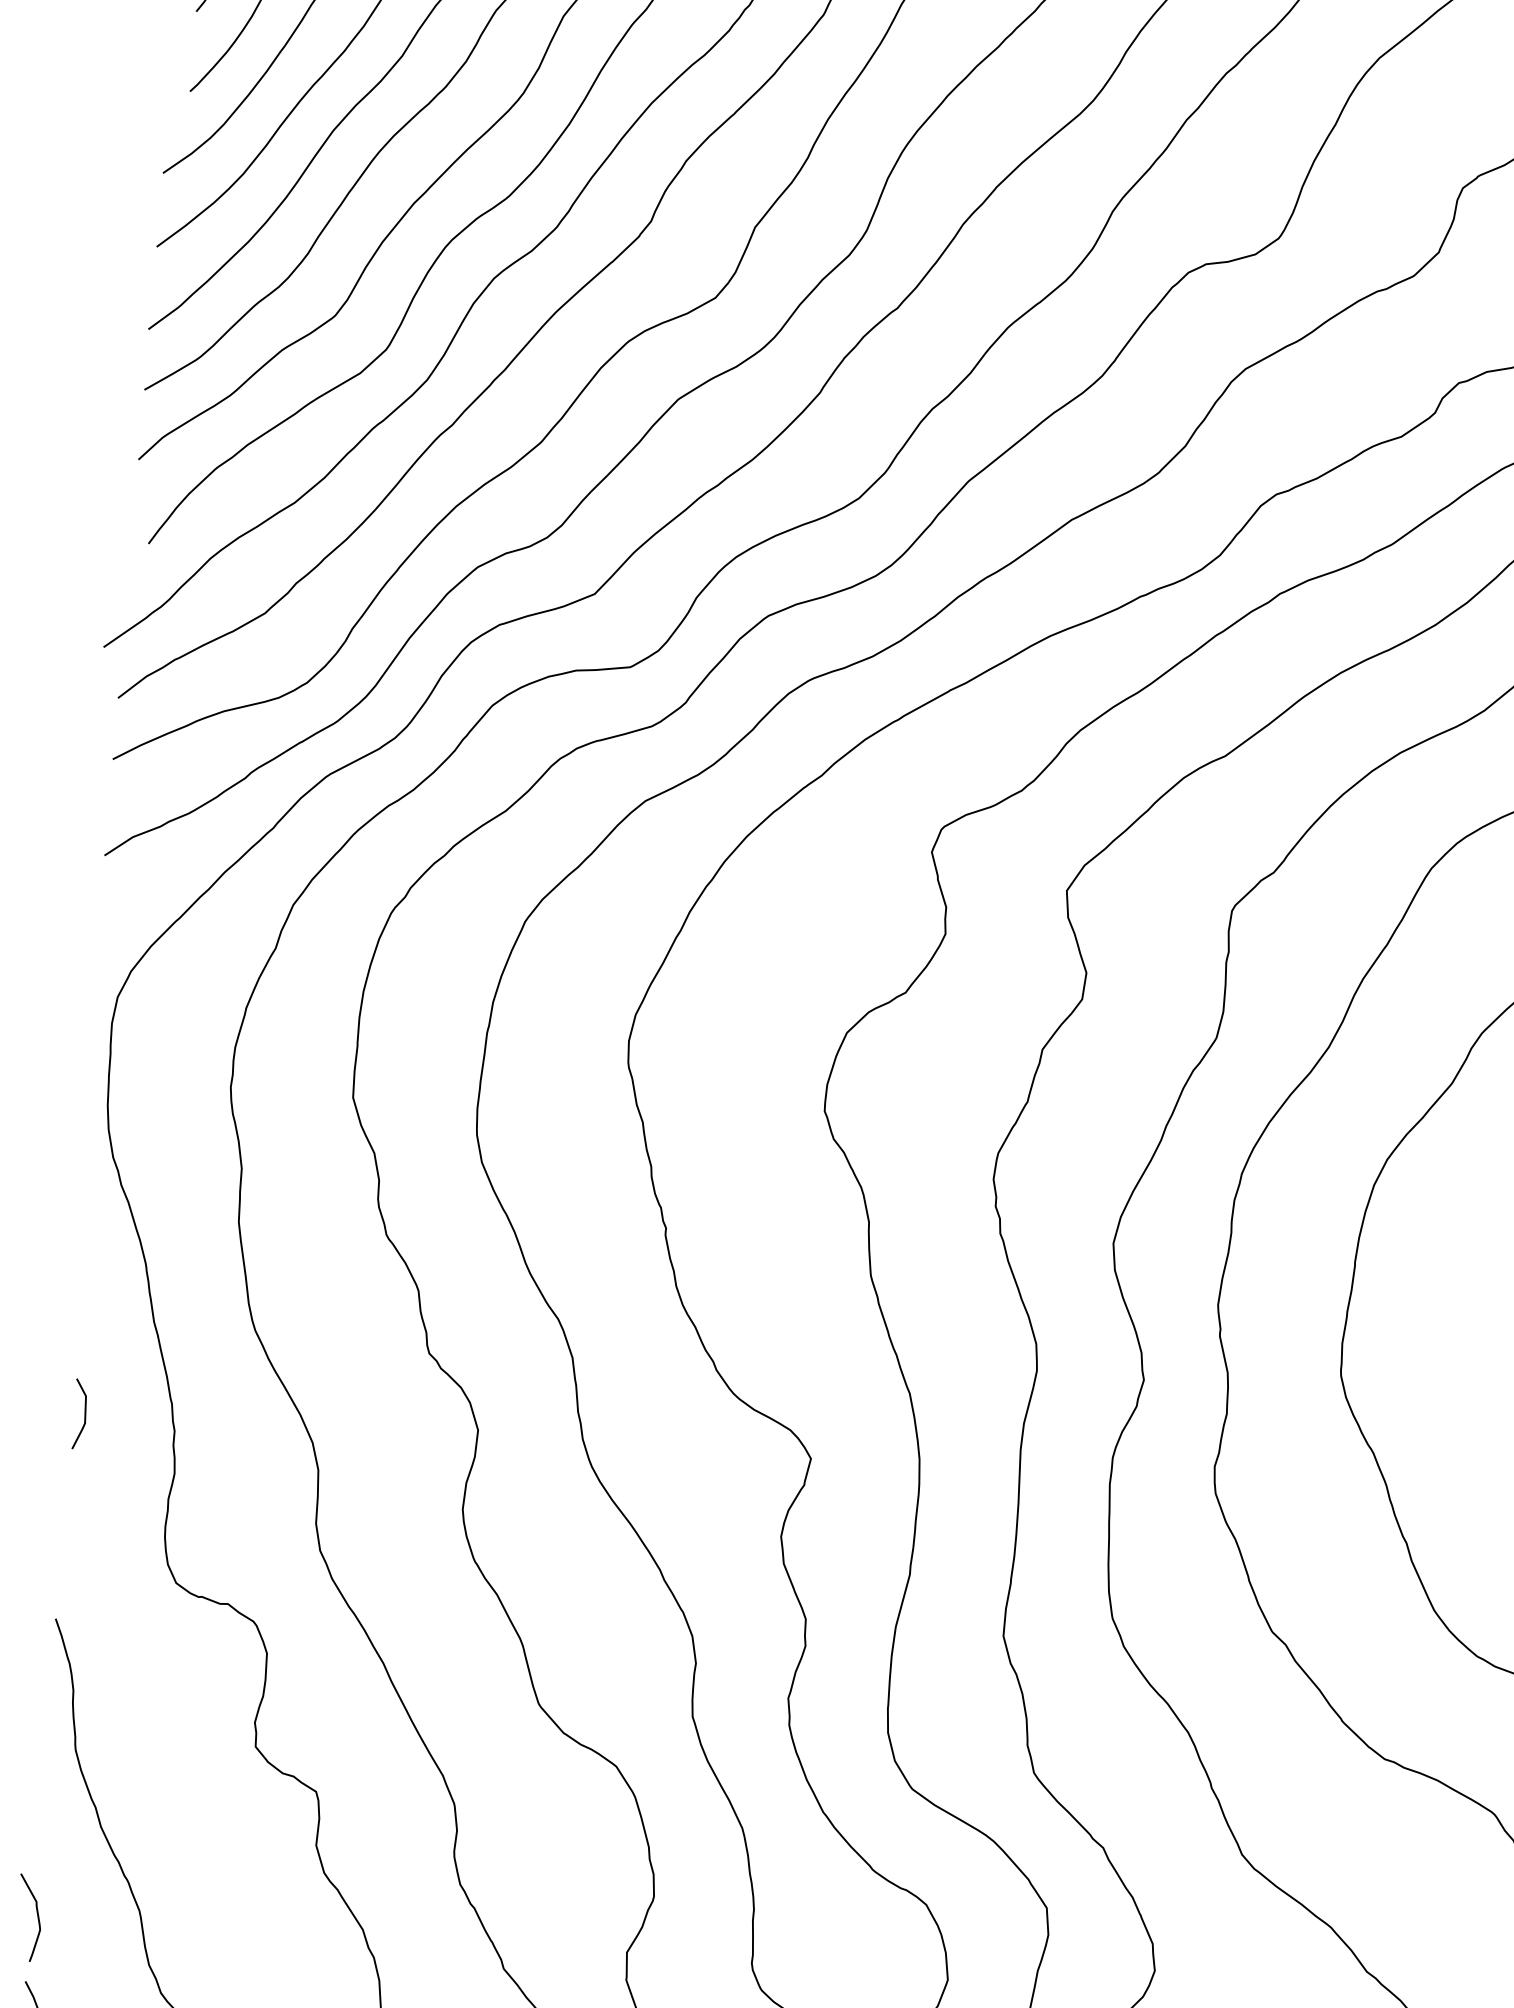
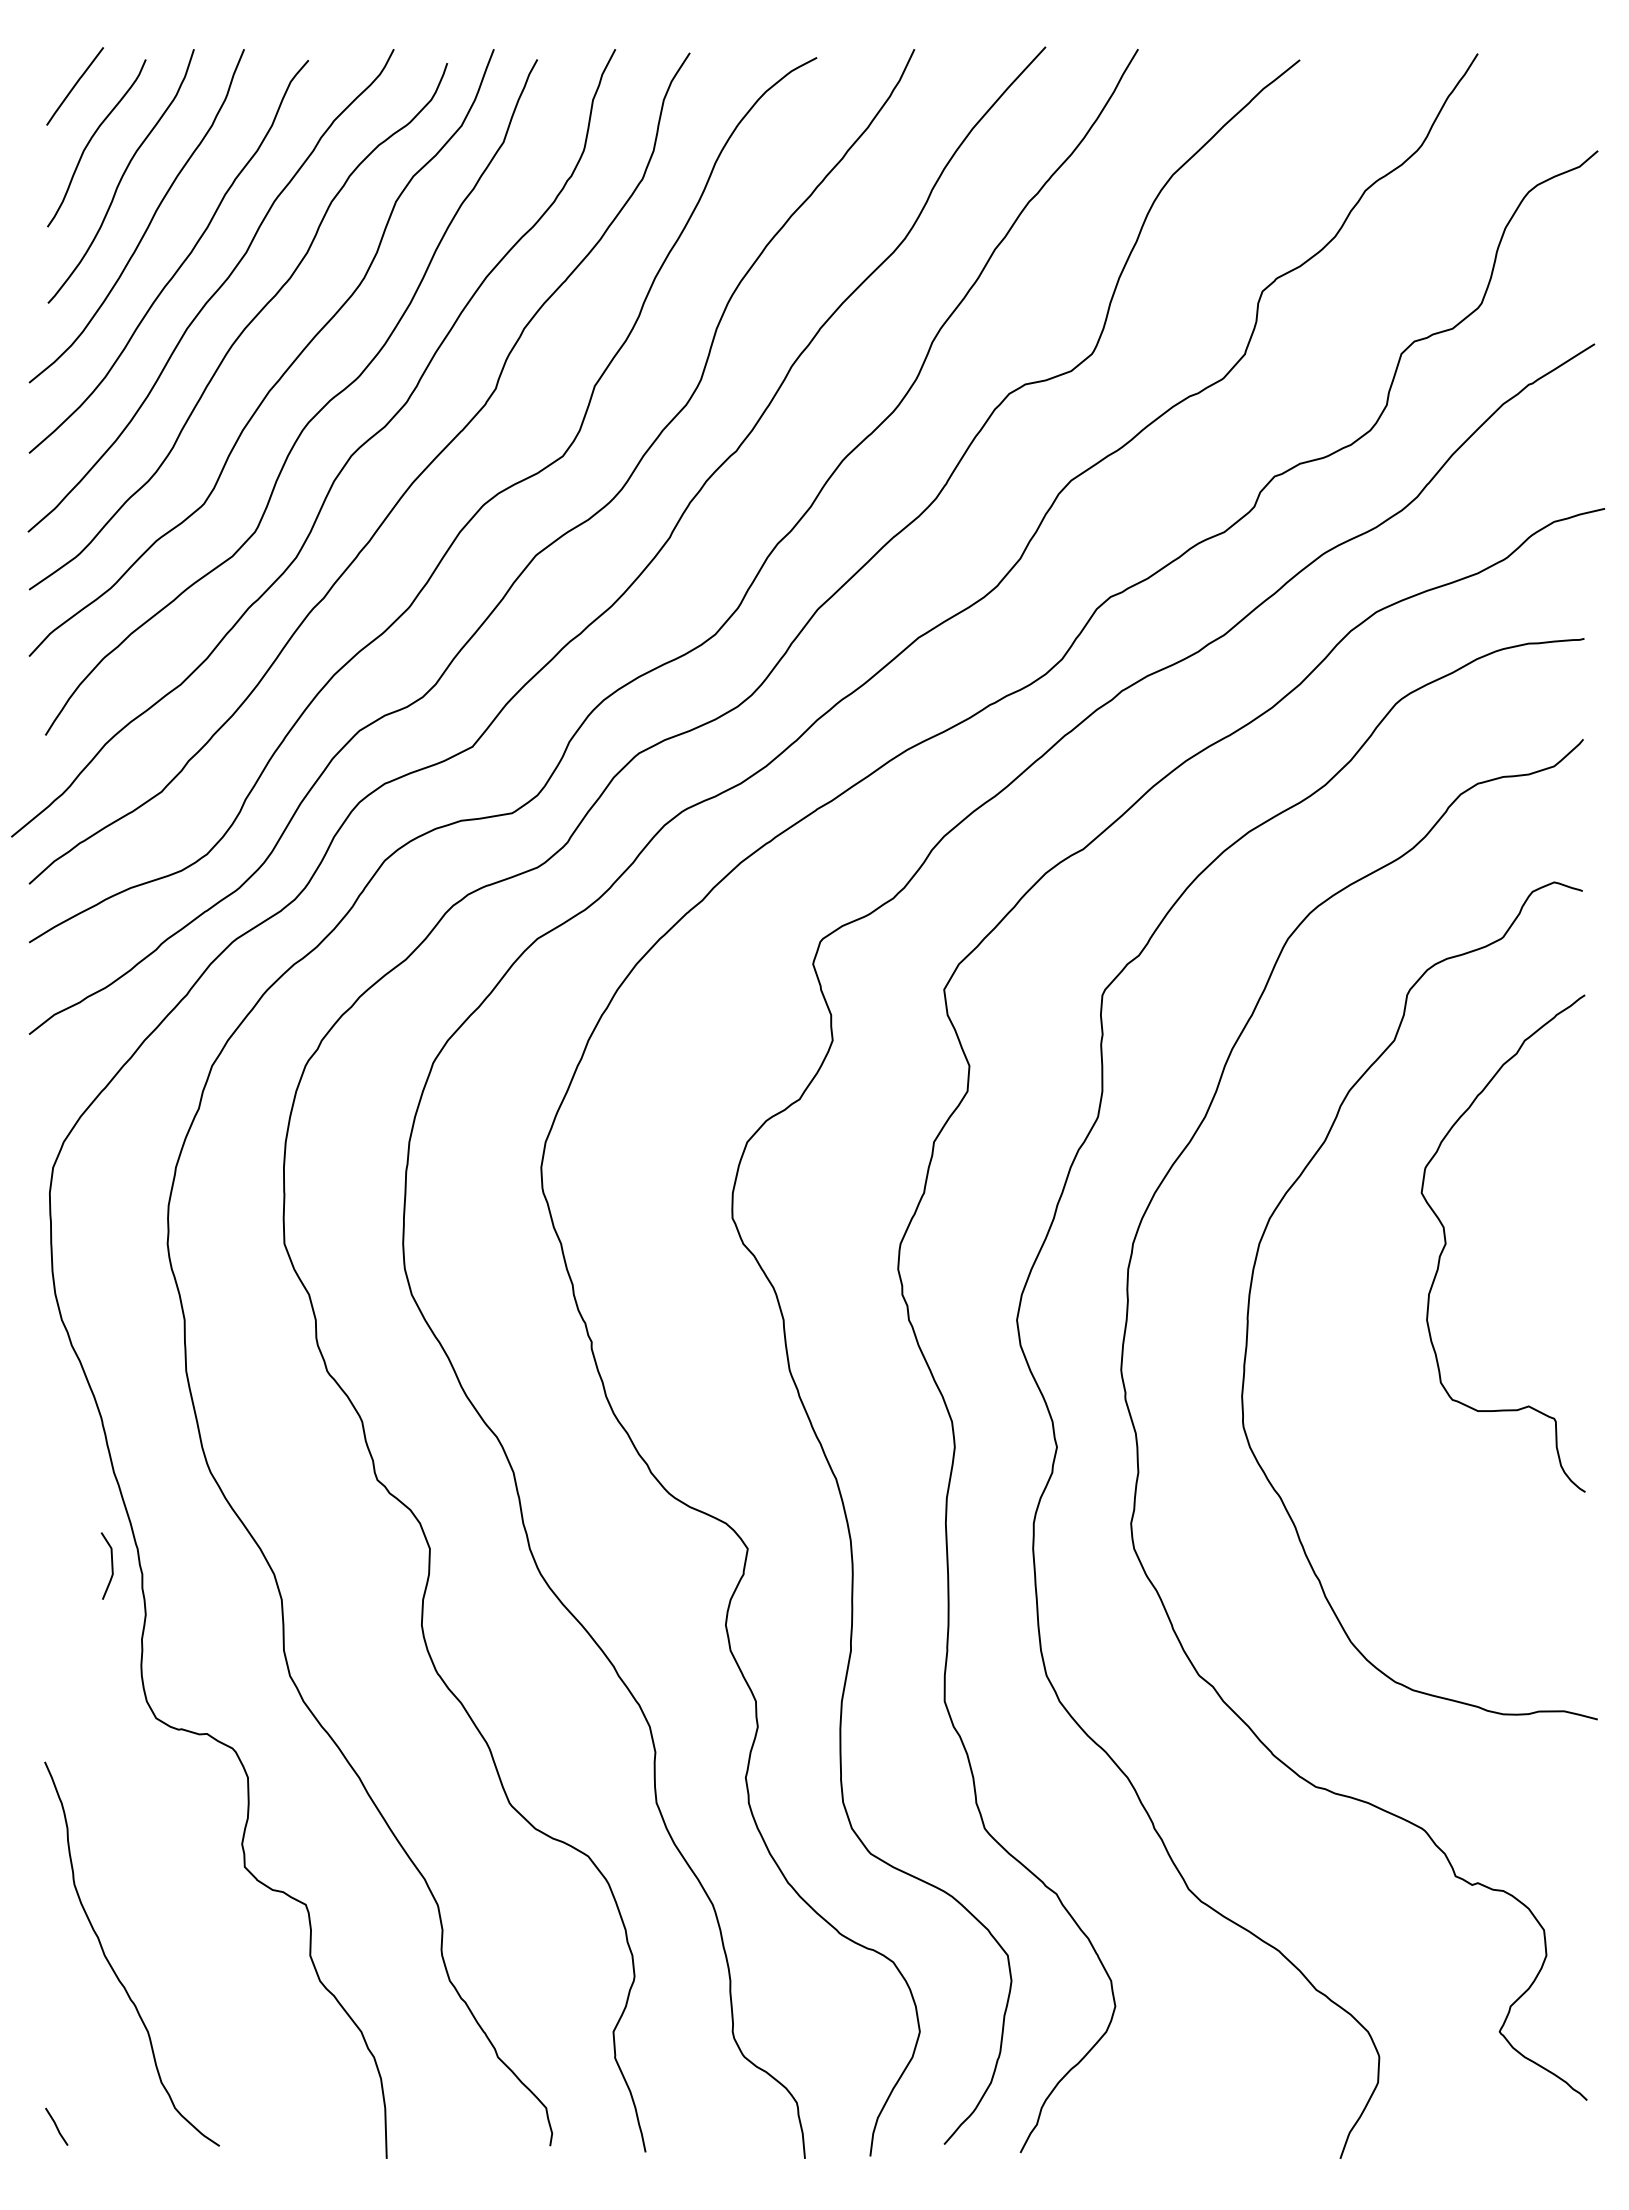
curve: (84, 1414) -> (111, 1565), moved
curve: (37, 1917) -> (51, 2046), removed

